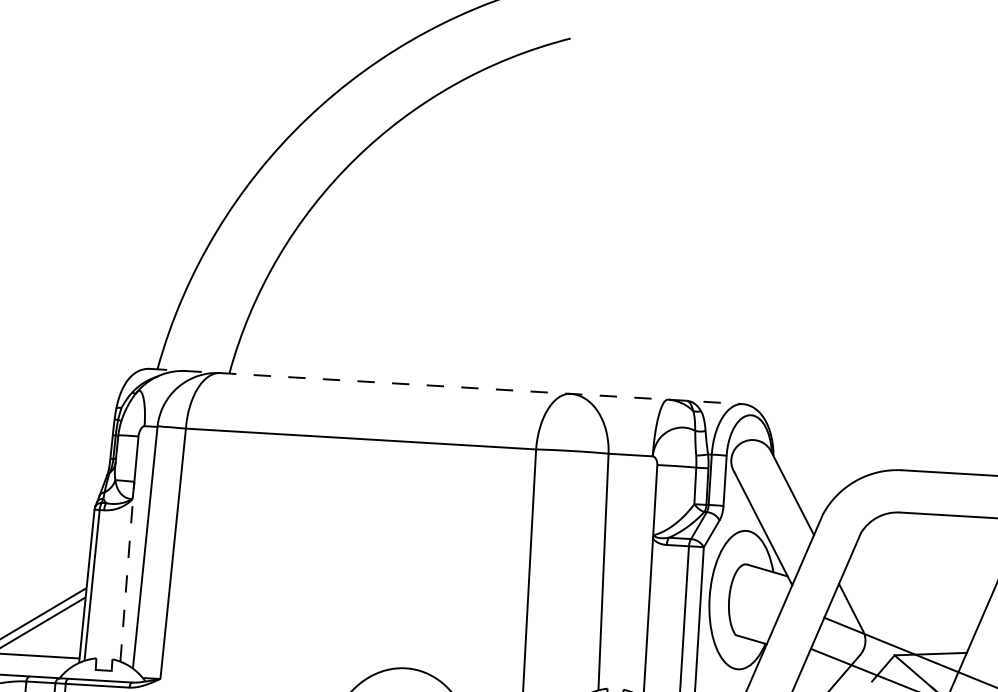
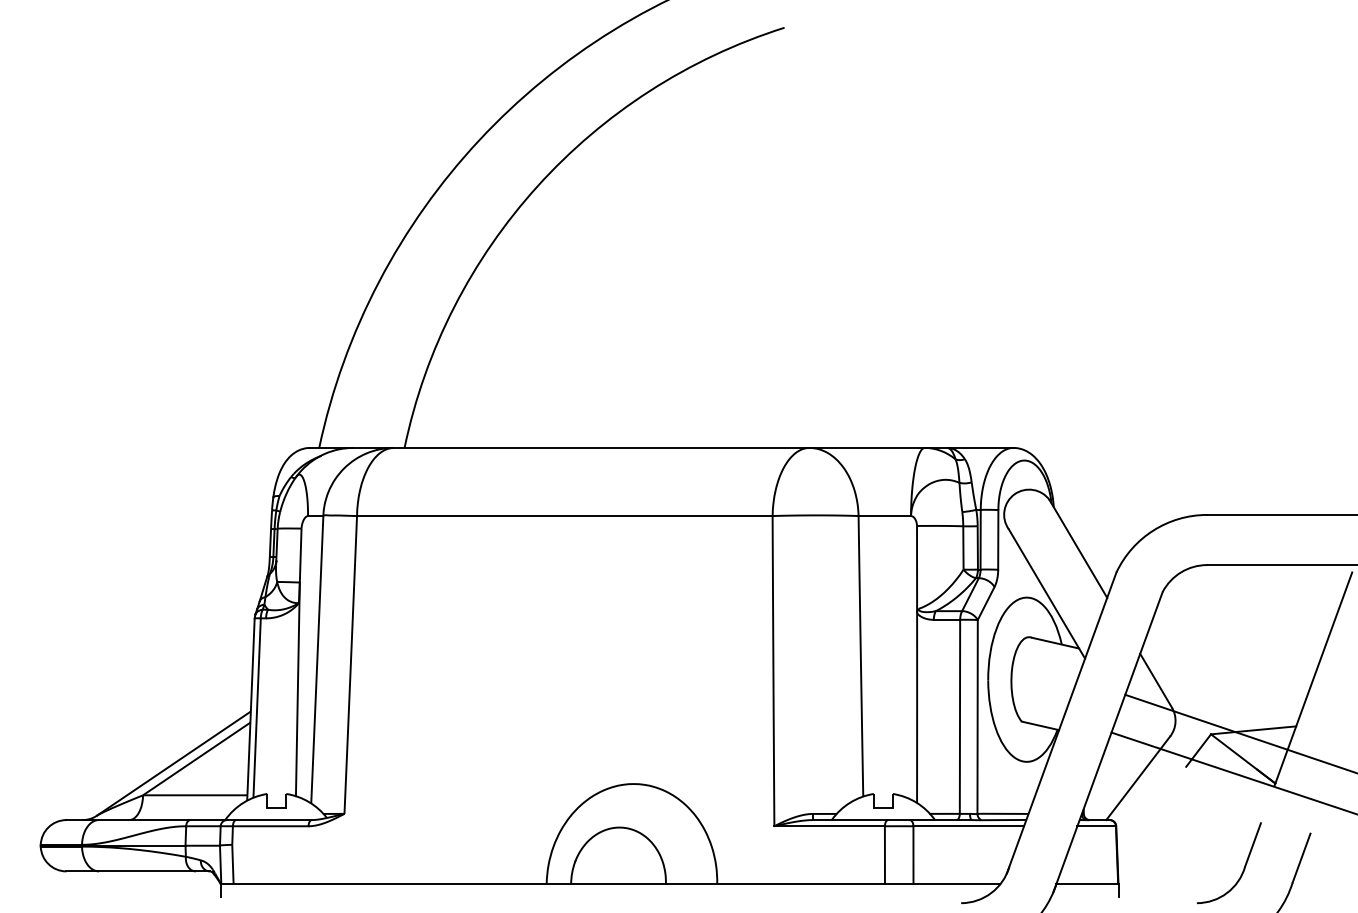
line: (445, 386) -> (661, 447), dashed -> solid
line: (127, 571) -> (297, 689), dashed -> solid

